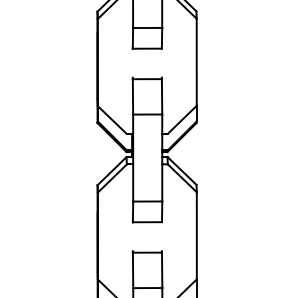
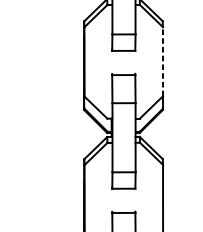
line: (196, 61) -> (162, 61), solid -> dashed

